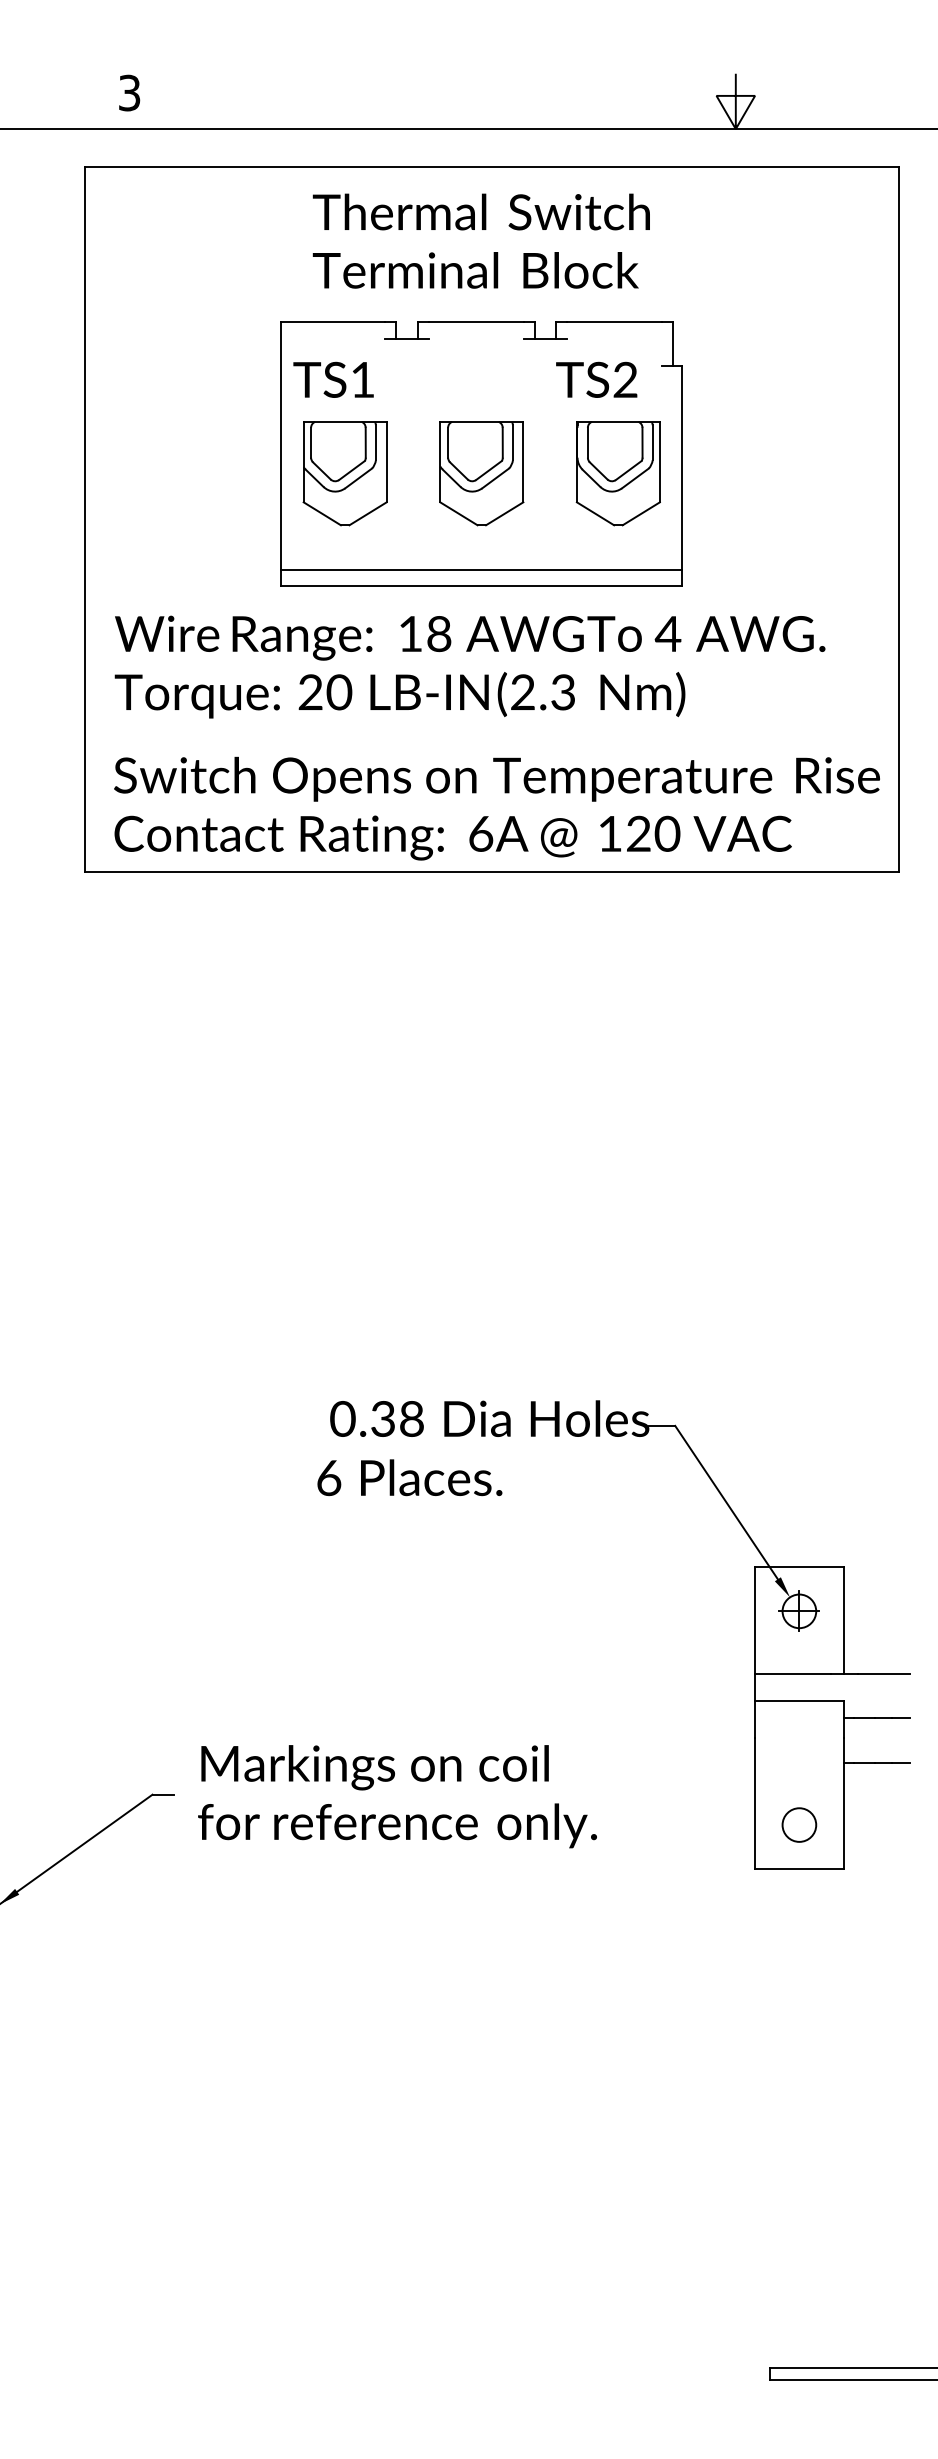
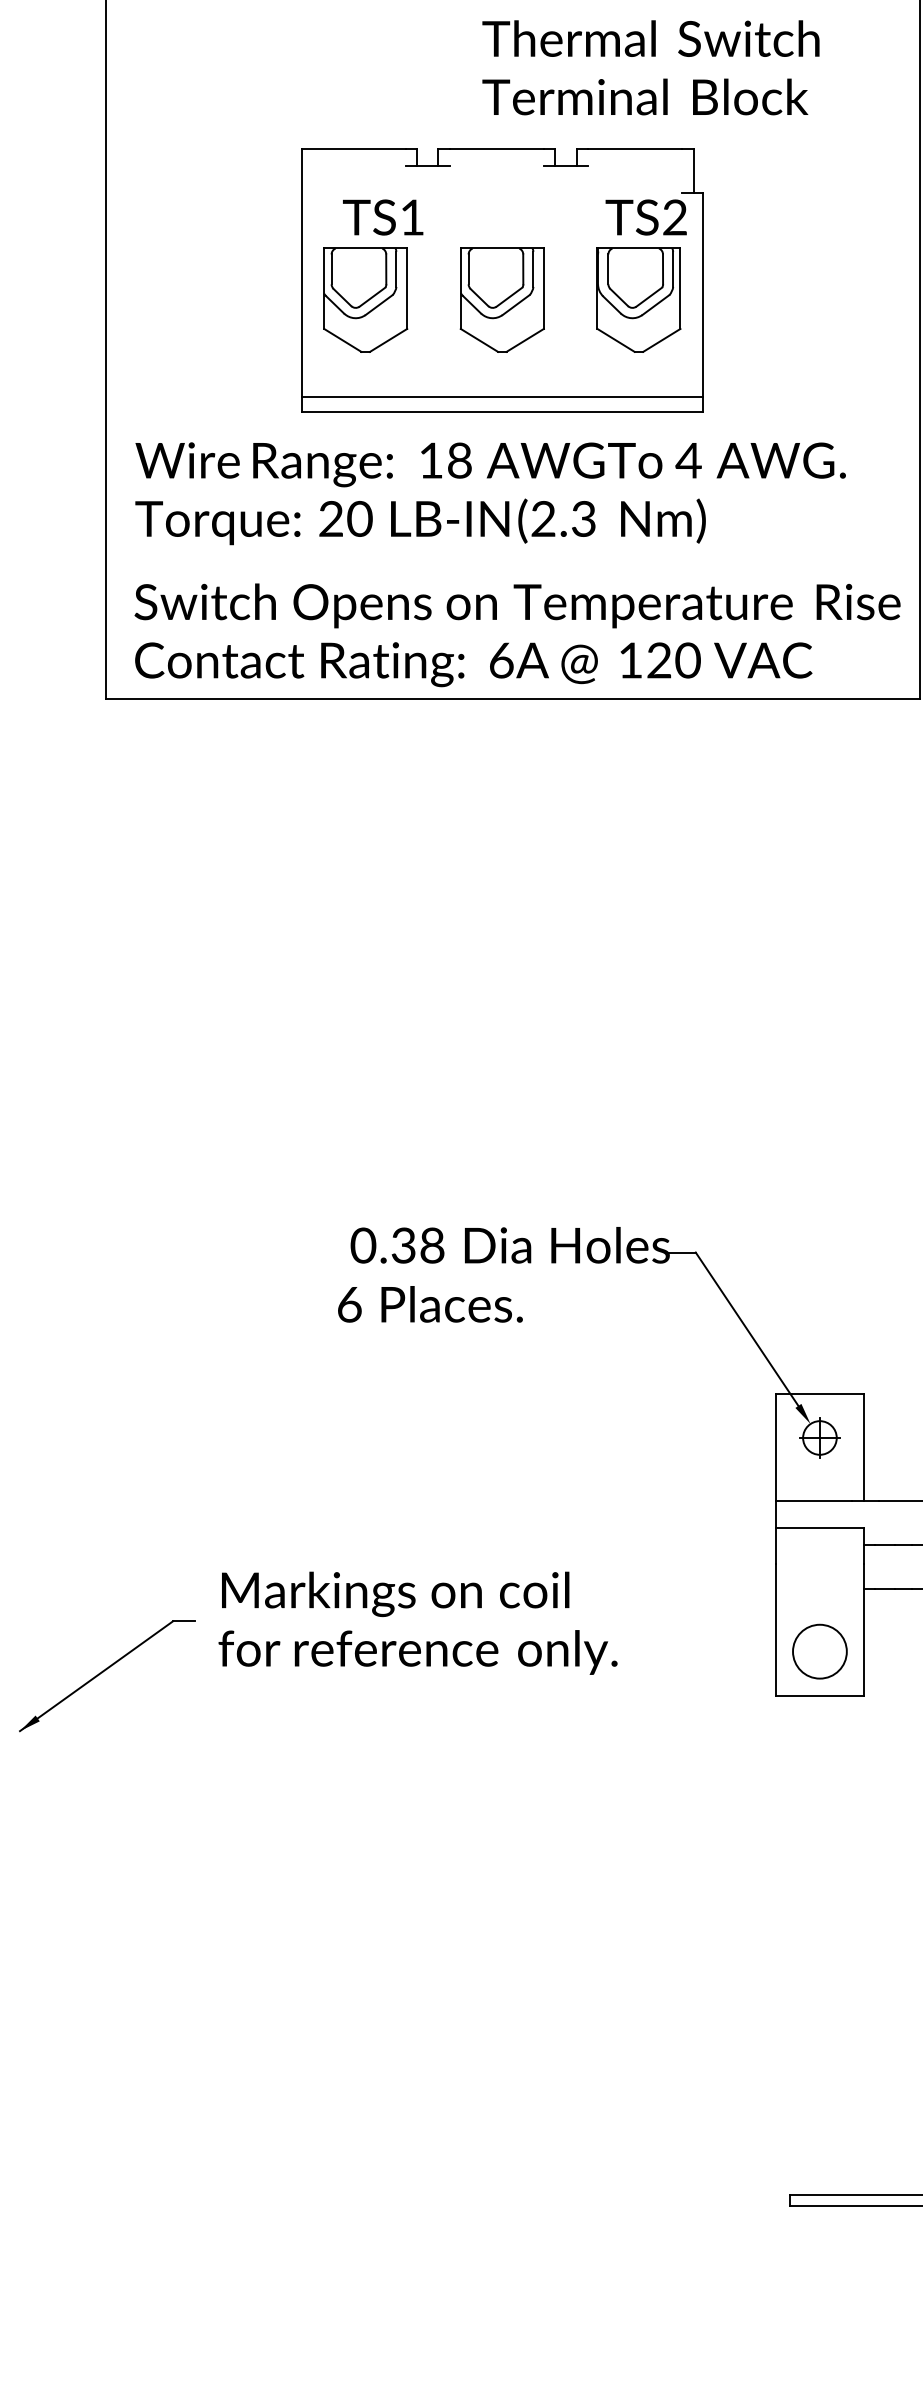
text: (480, 240) -> (650, 67), moved
text: (465, 379) -> (515, 217), moved
circle: (799, 1824) -> (820, 1651), size x1.6

